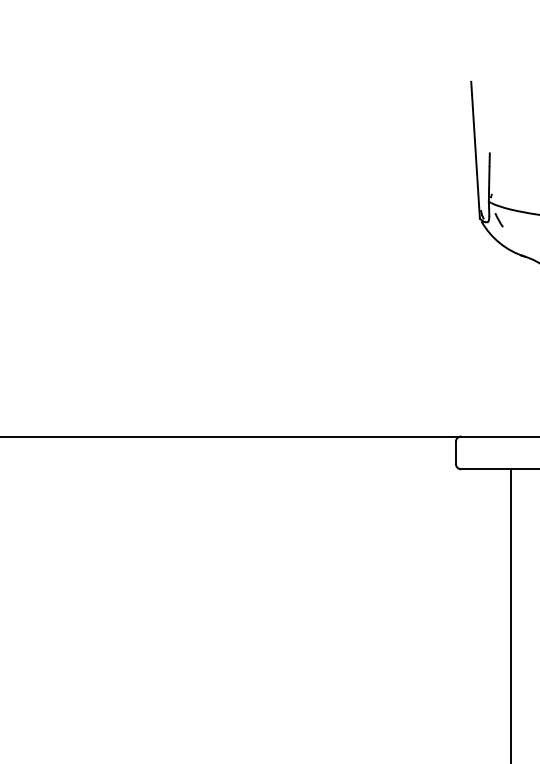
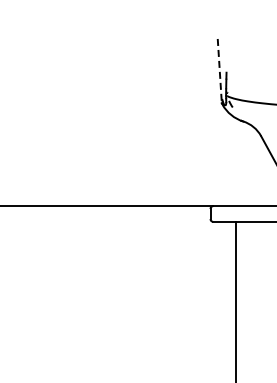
line: (474, 150) -> (219, 71), solid -> dashed

